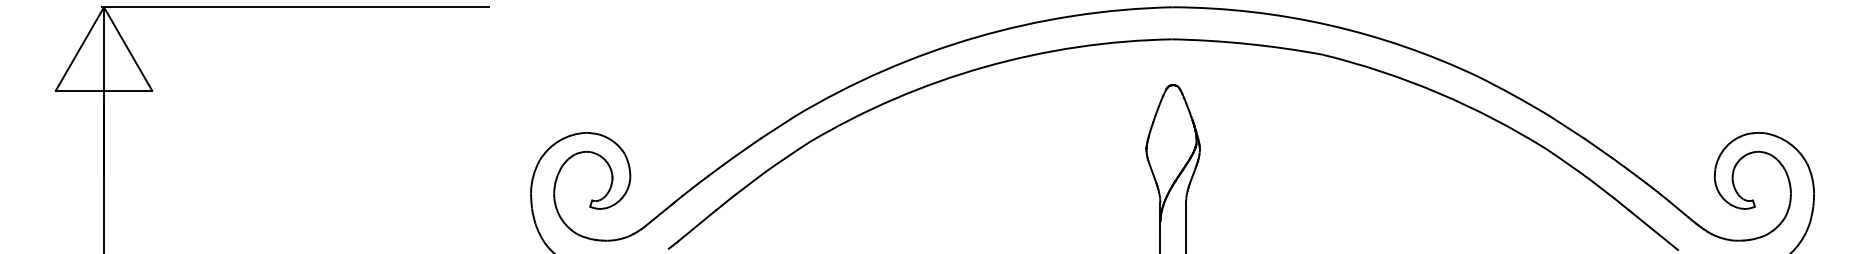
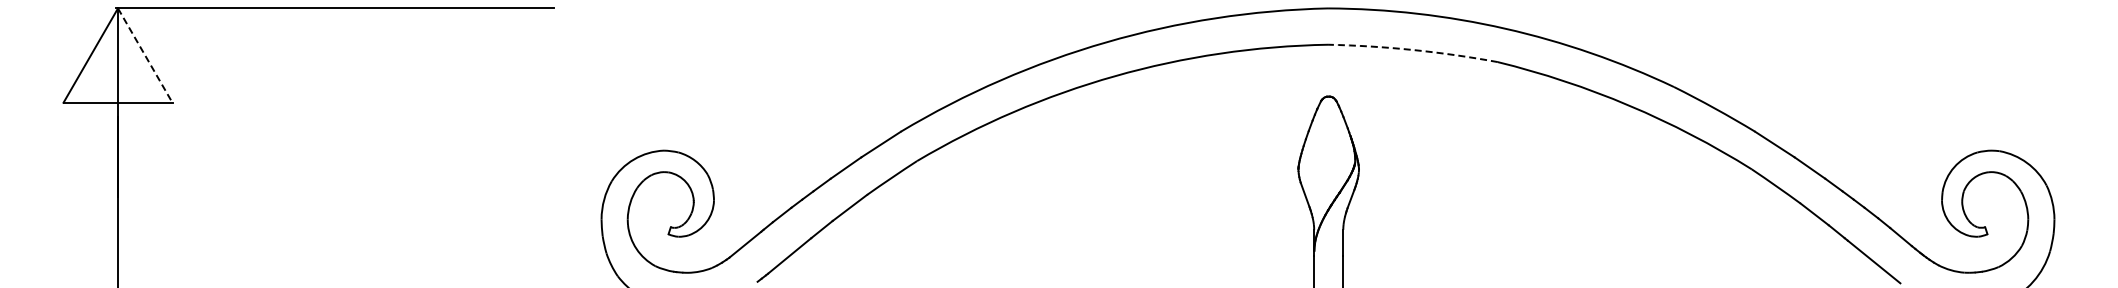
arc: (1248, 44) -> (1413, 50), solid -> dashed
line: (128, 49) -> (145, 56), solid -> dashed

